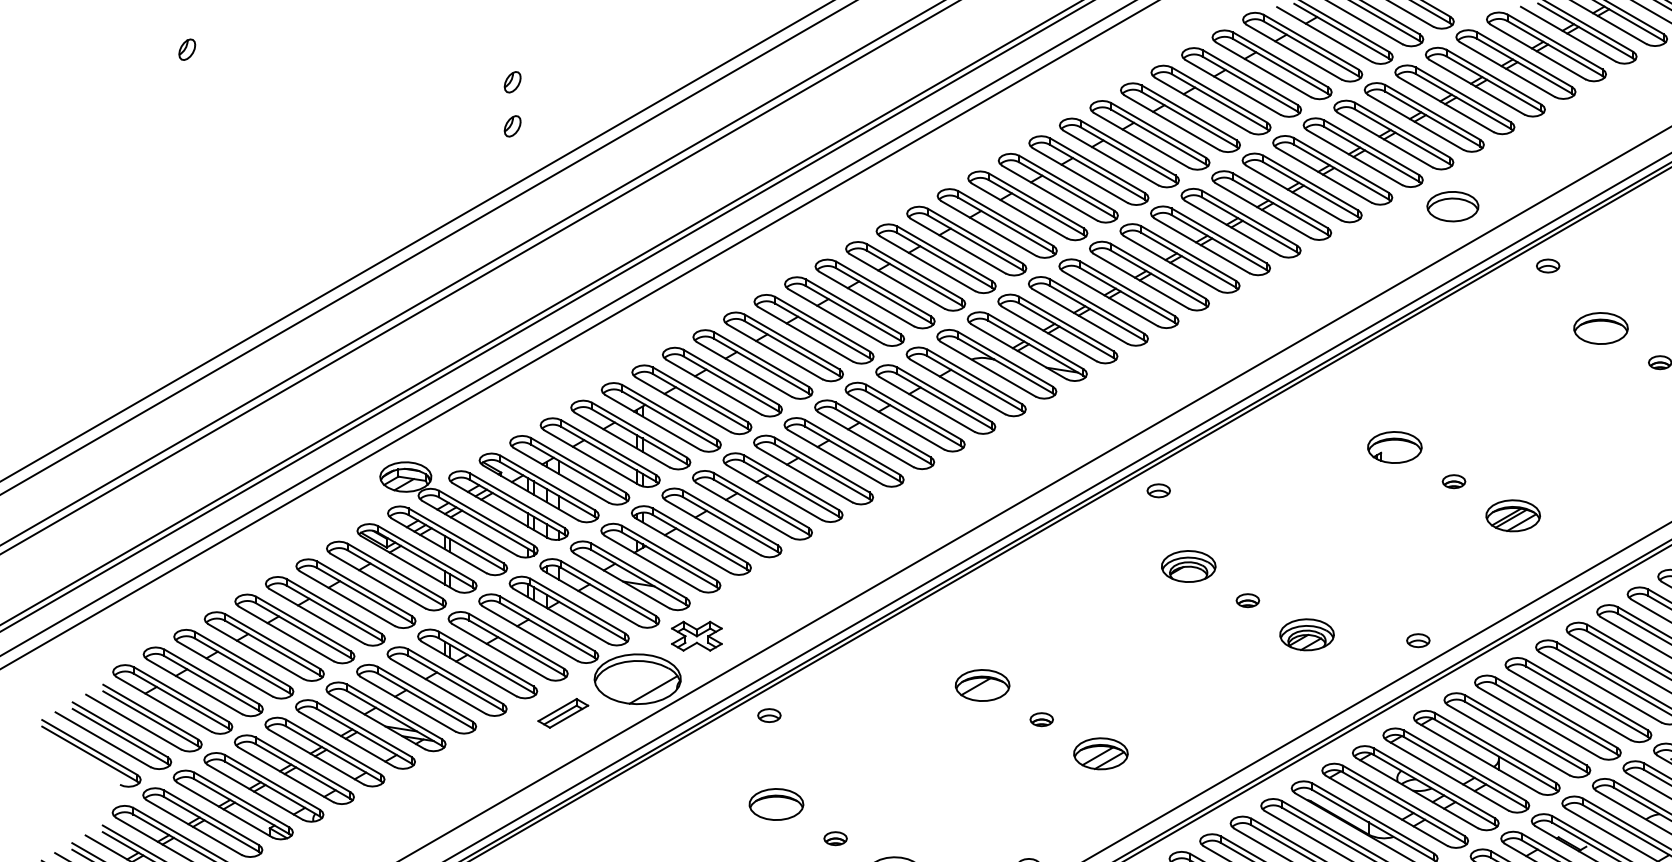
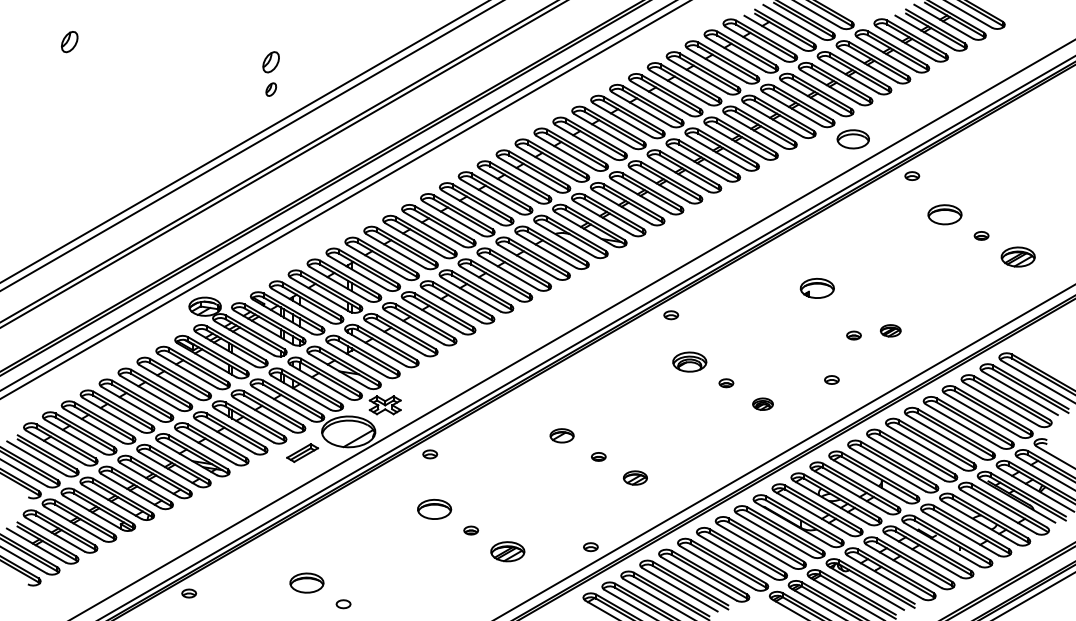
part: (186, 50) -> (69, 42), size x1.6
part: (513, 82) -> (271, 62), size x1.6
part: (1453, 481) -> (853, 335), moved
part: (1512, 515) -> (890, 330), size x0.6
part: (1306, 633) -> (762, 403), size x0.6
part: (1417, 639) -> (831, 379), moved
part: (981, 685) -> (561, 435), size x0.7
part: (1101, 752) -> (635, 477), size x0.7

